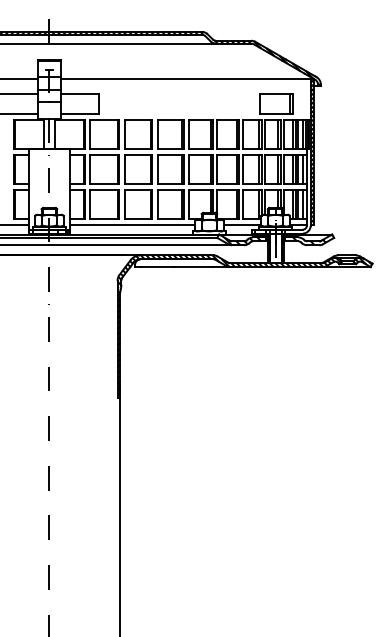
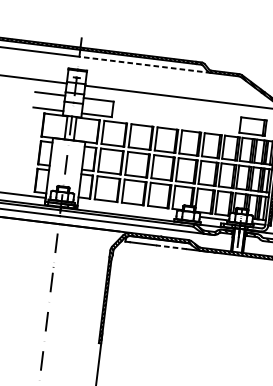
line: (132, 43) -> (145, 64), solid -> dashed
line: (131, 224) -> (126, 207), removed
line: (192, 267) -> (170, 247), solid -> dashed

